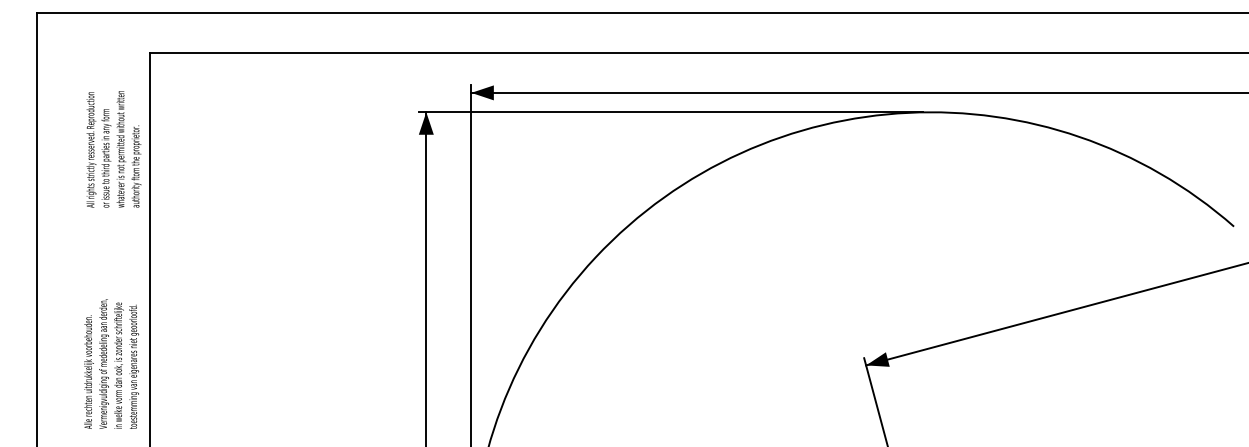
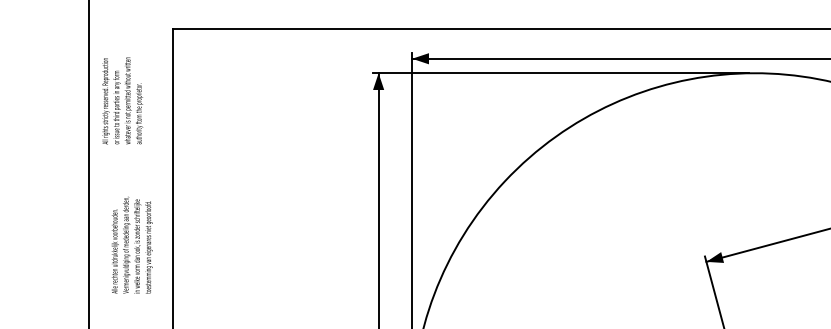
text: (113, 149) -> (122, 100), moved
text: (111, 363) -> (132, 244), moved

